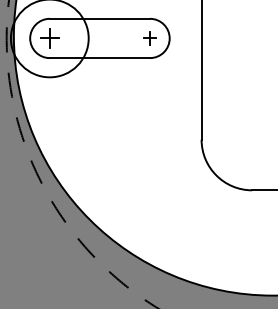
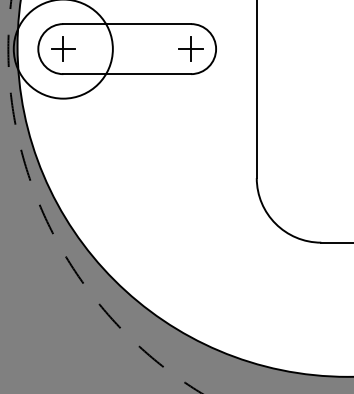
part: (149, 38) -> (190, 49), size x1.43

